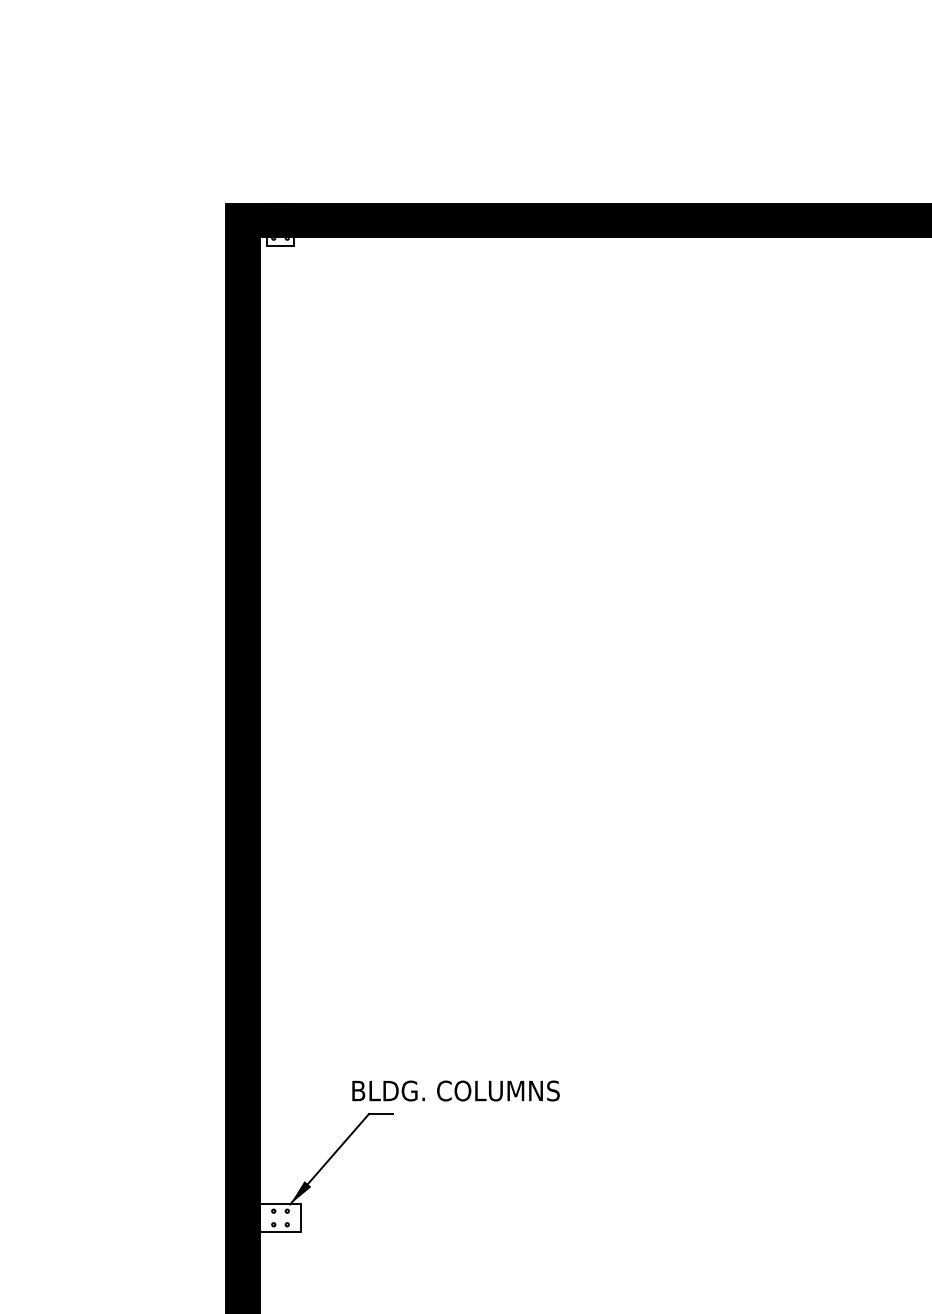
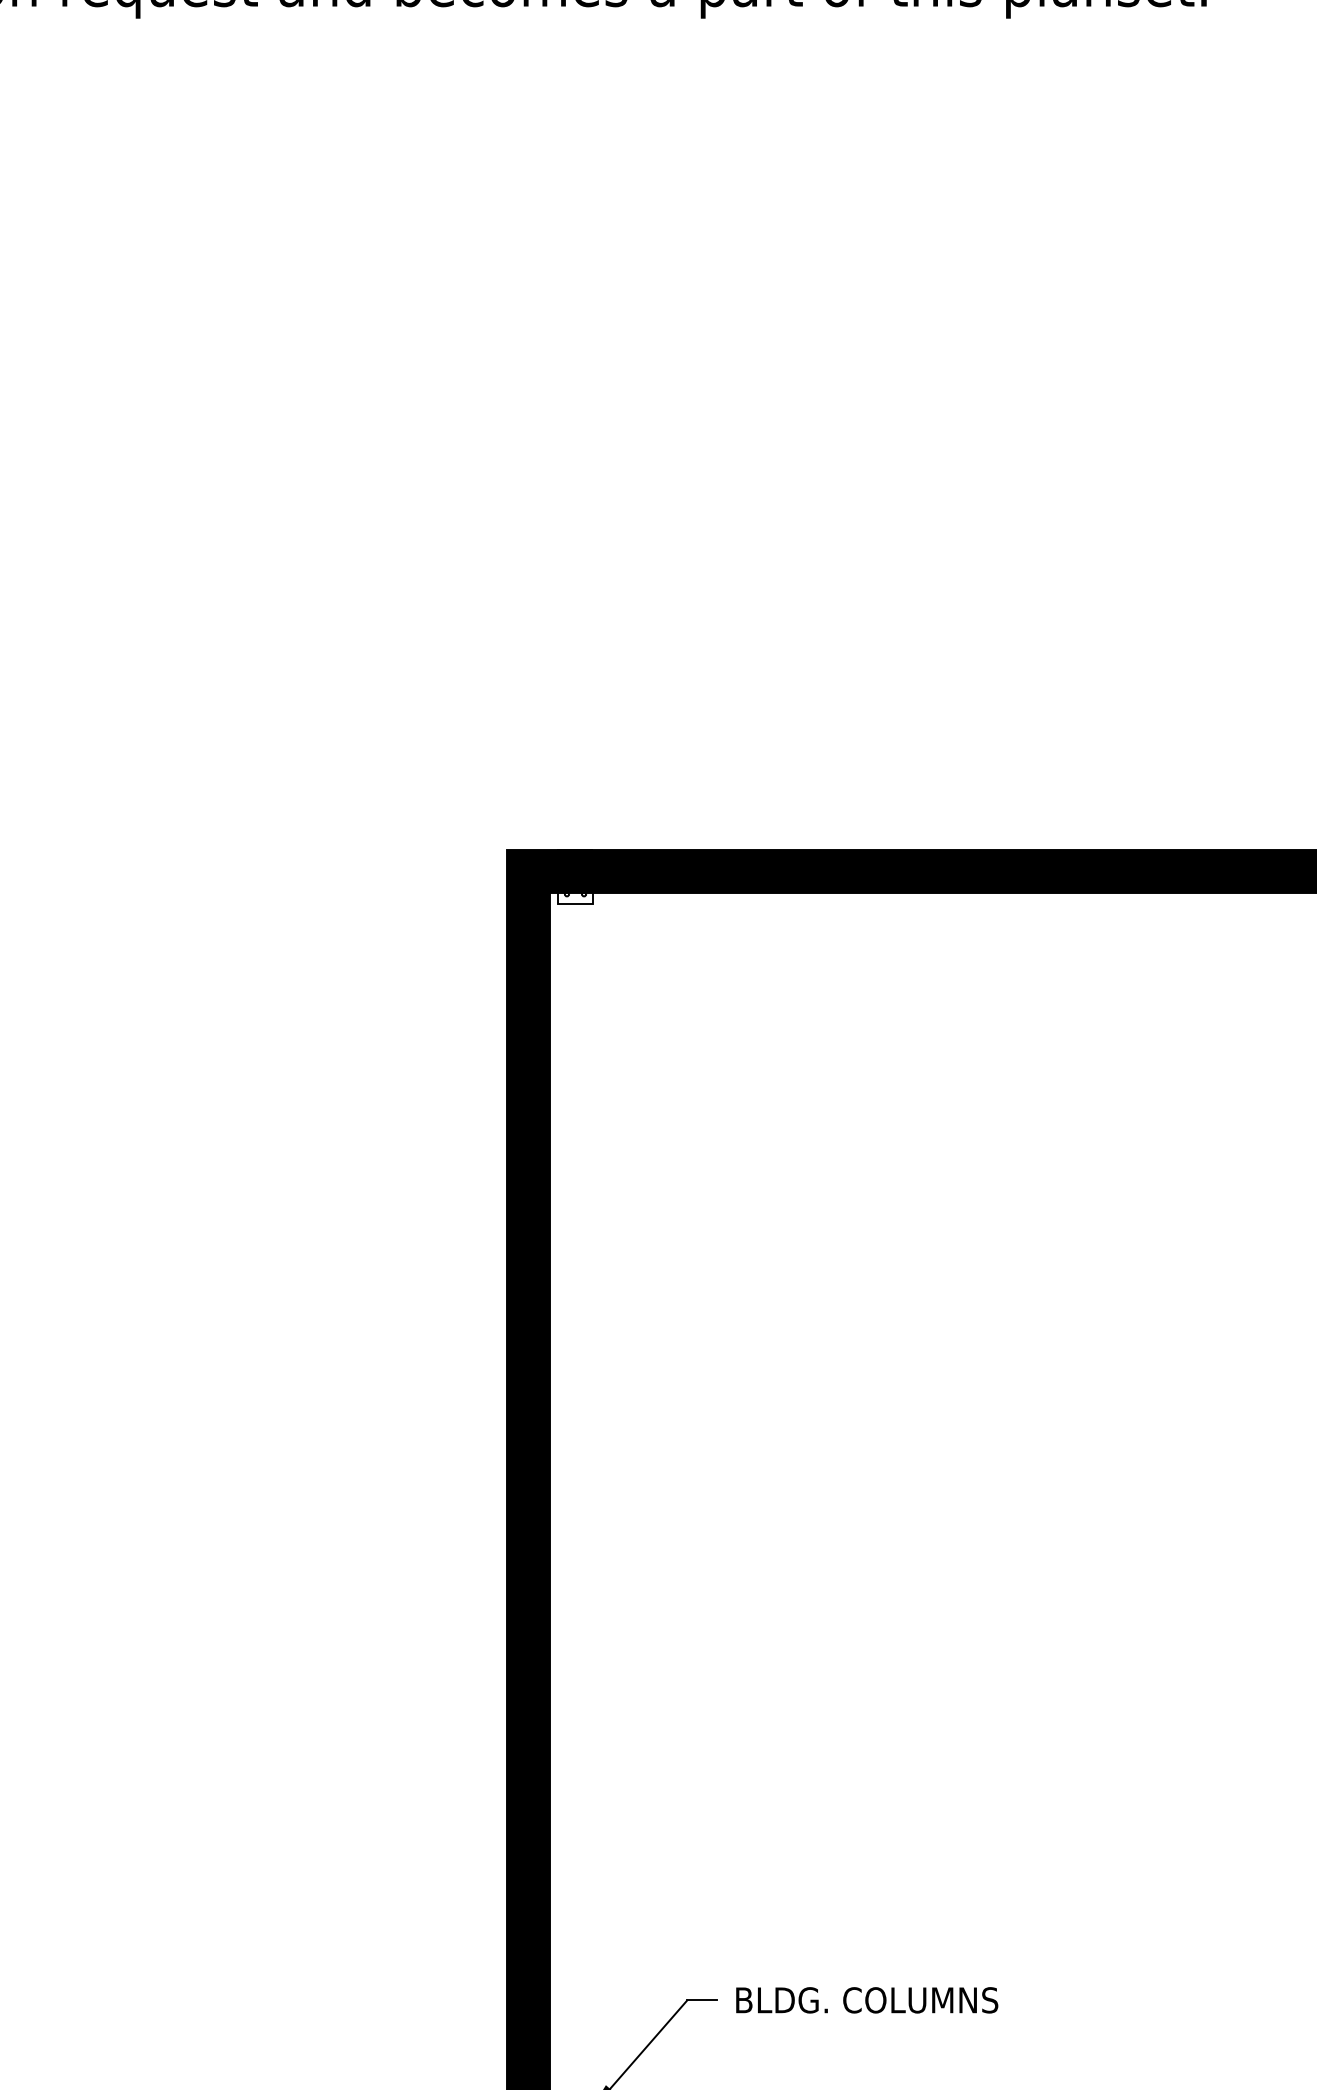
text: (456, 1091) -> (867, 2000), moved

